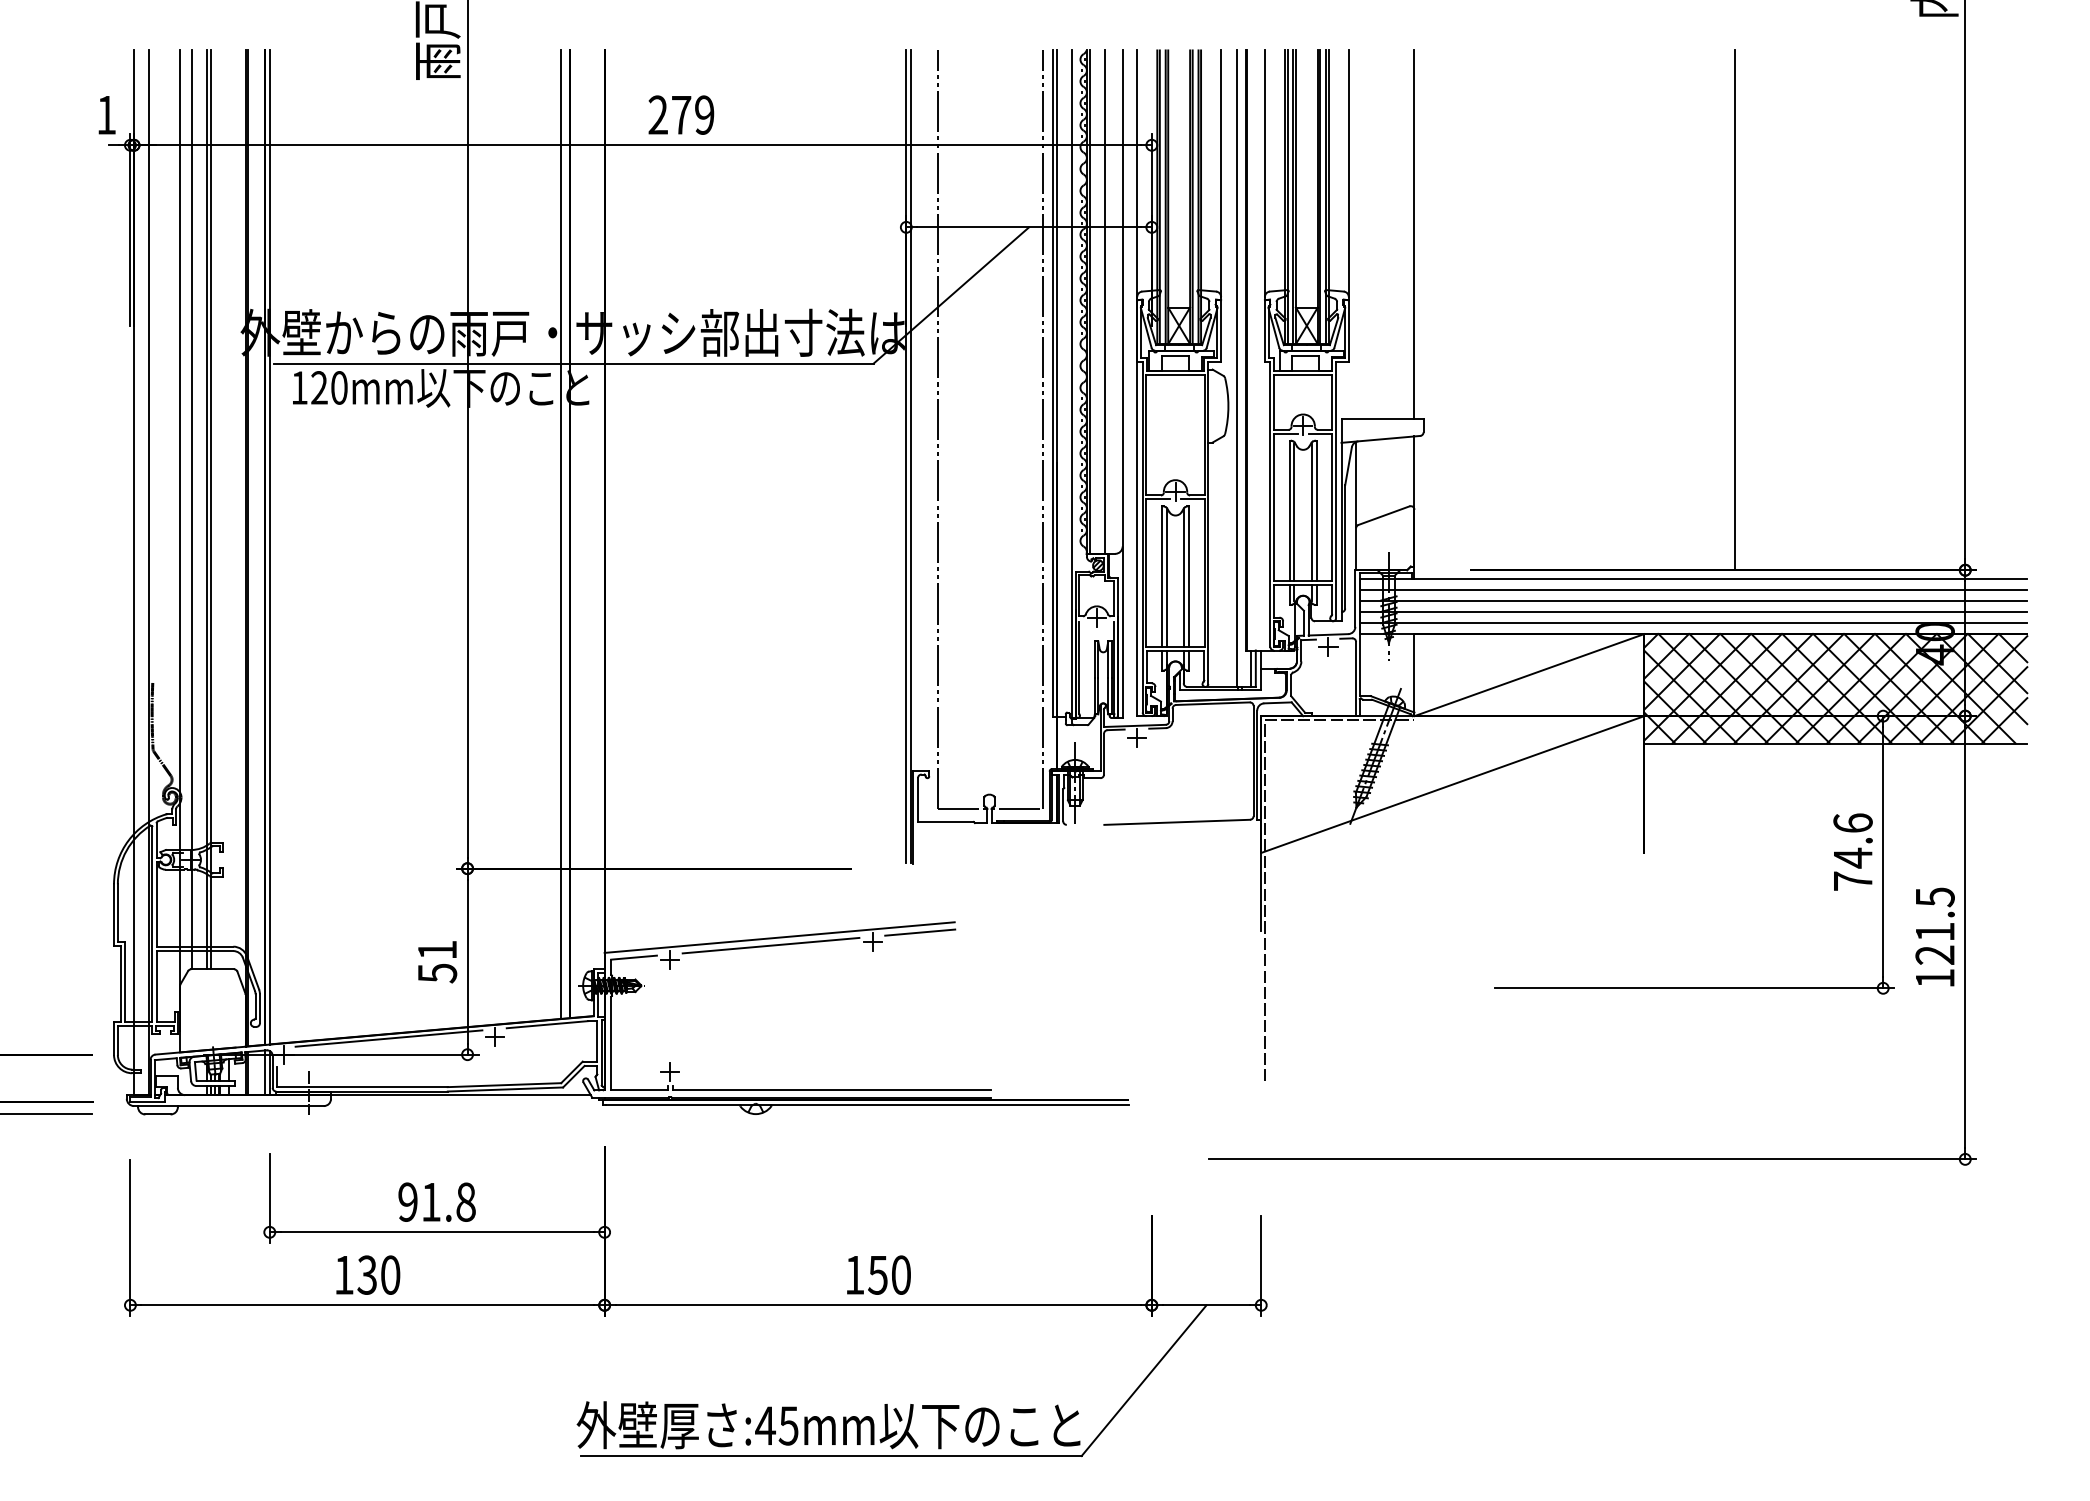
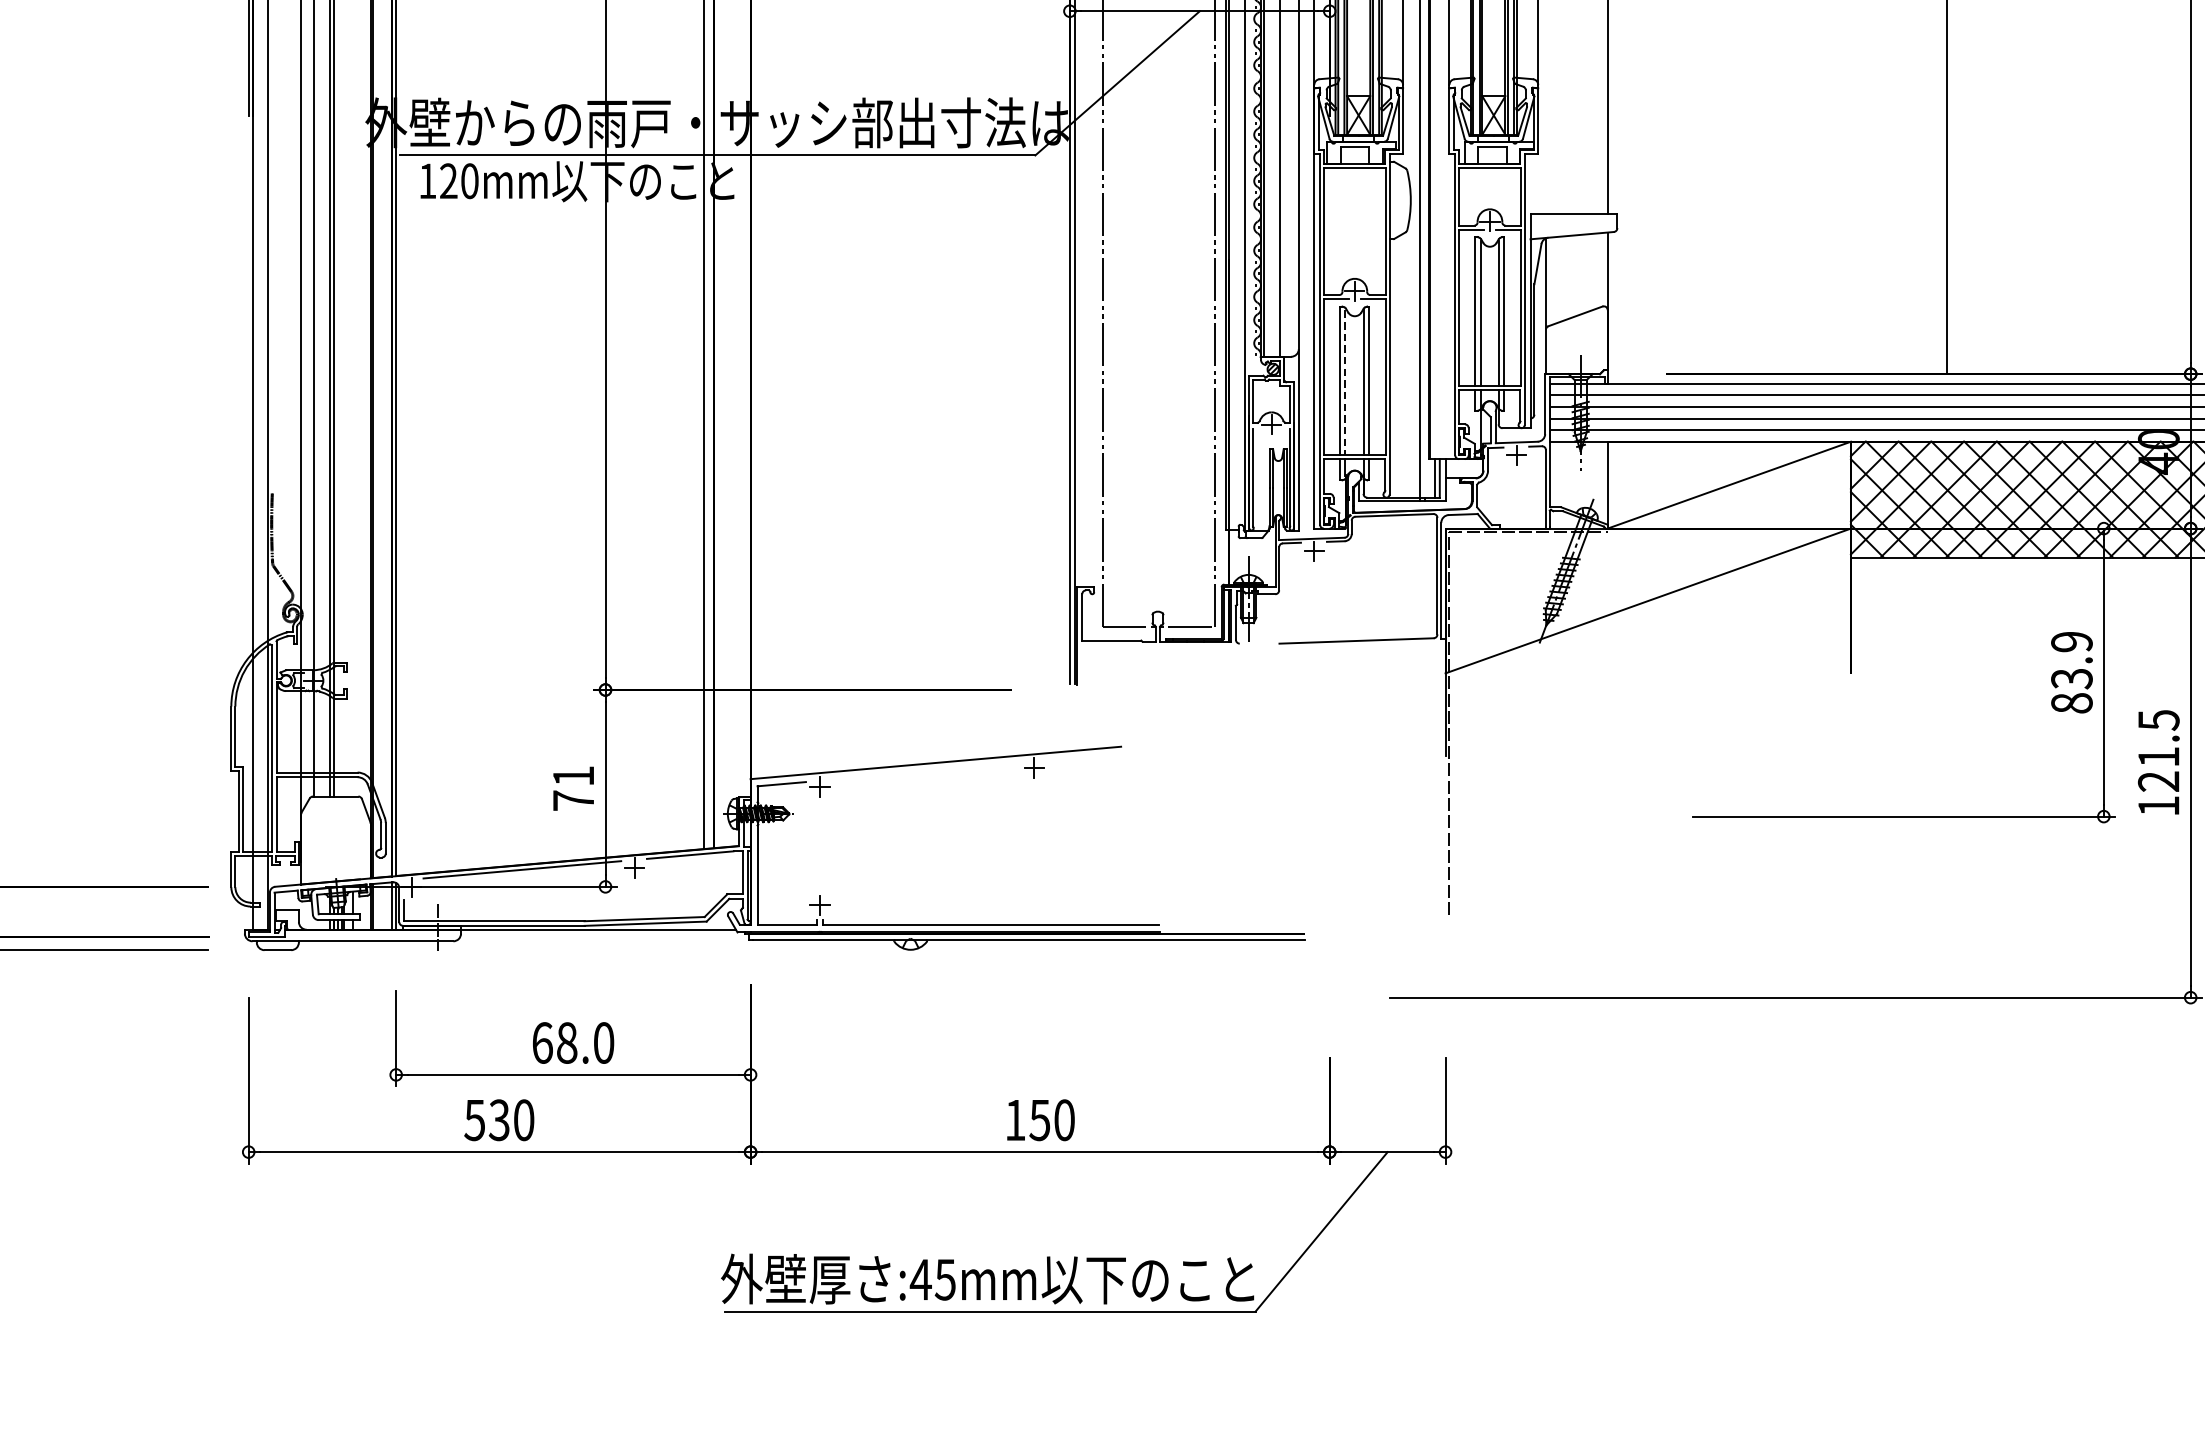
line: (1166, 578) -> (1345, 382), solid -> dashed
text: (1852, 851) -> (2071, 671), 74.6 -> 83.9
line: (920, 932) -> (1084, 757), removed
line: (770, 945) -> (926, 771), removed
text: (437, 973) -> (573, 800), 51 -> 71
text: (436, 1201) -> (572, 1042), 91.8 -> 68.0
text: (343, 1275) -> (474, 1120), 130 -> 530

